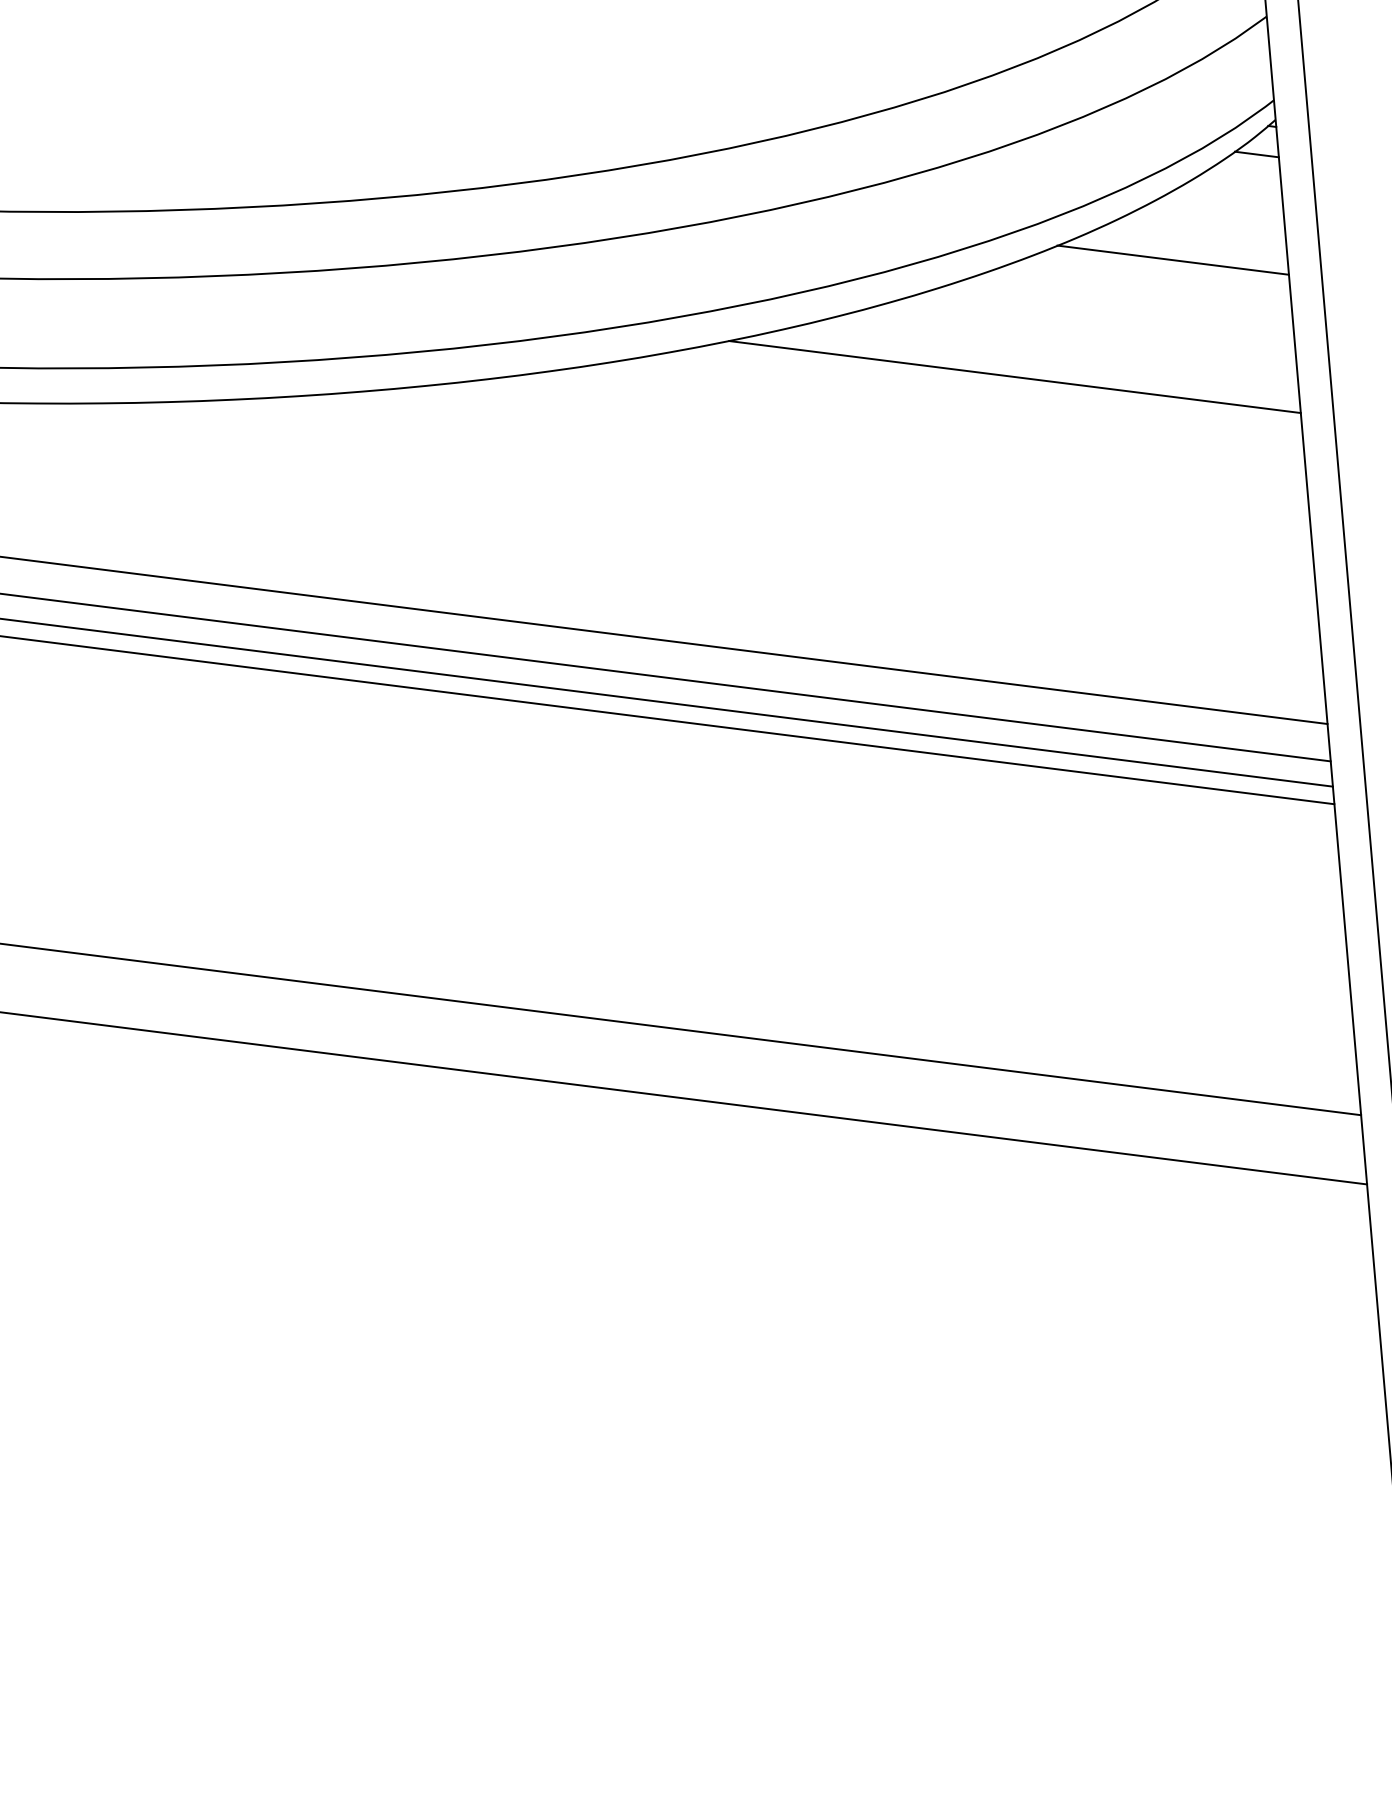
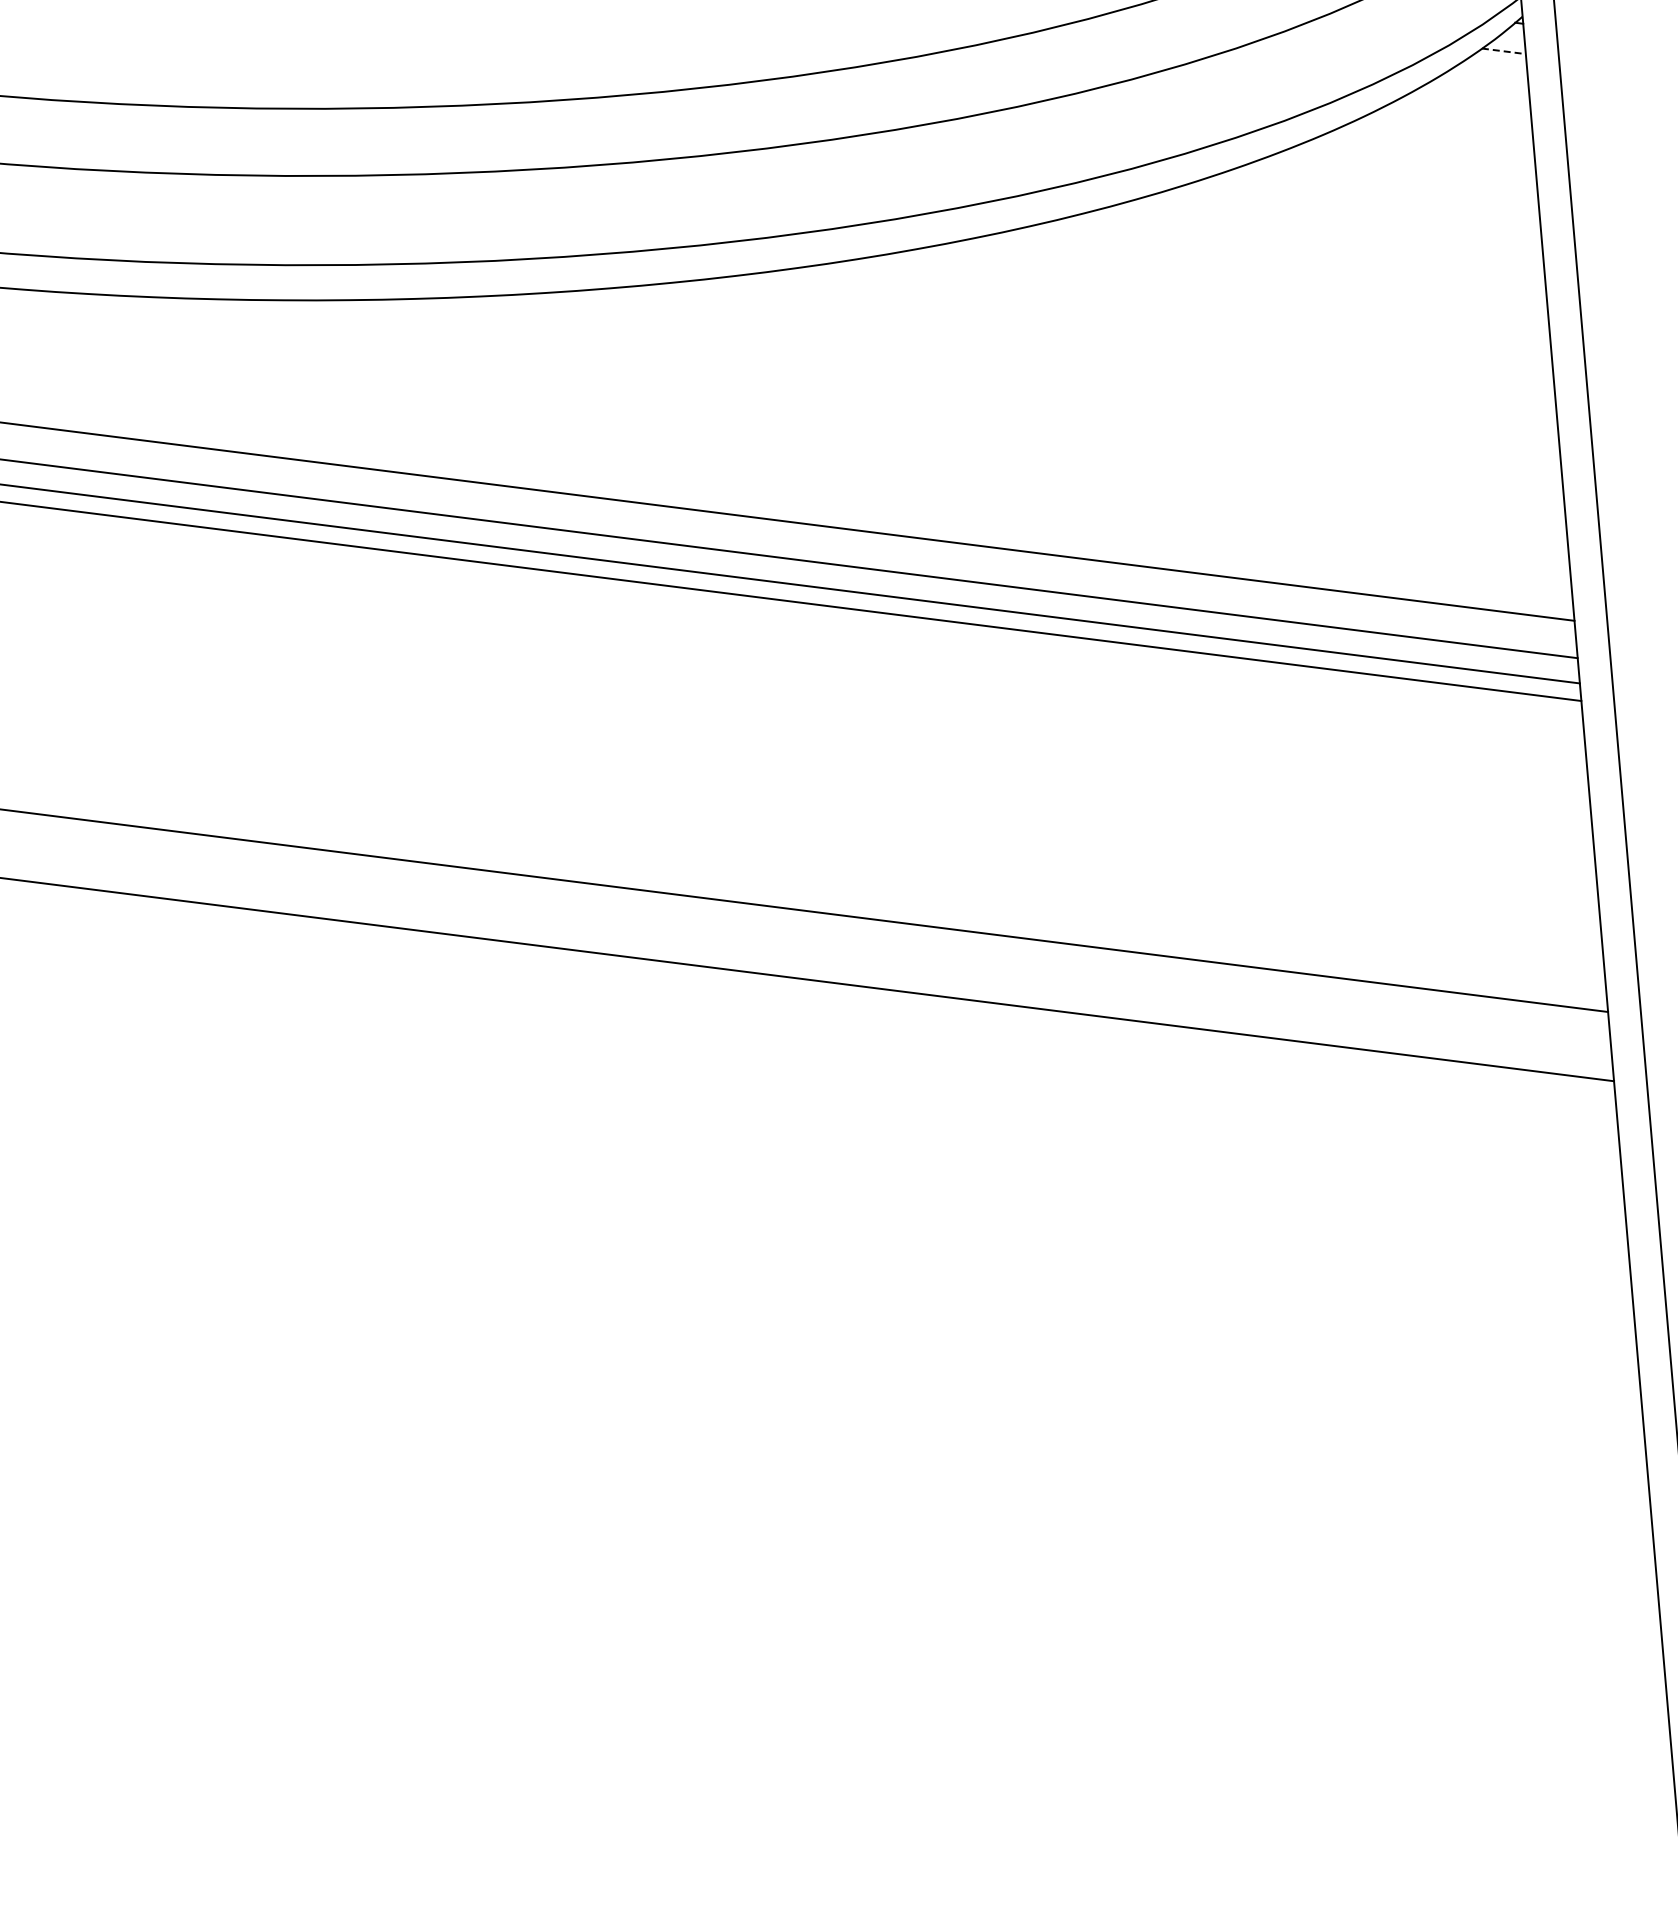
line: (1257, 154) -> (1504, 51), solid -> dashed
line: (1172, 259) -> (1419, 156), removed
line: (1014, 376) -> (1261, 273), removed

